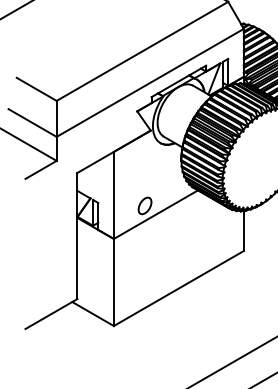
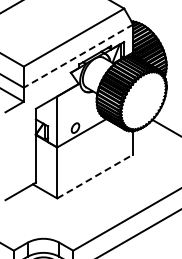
line: (150, 83) -> (78, 56), solid -> dashed
line: (179, 288) -> (95, 176), solid -> dashed

